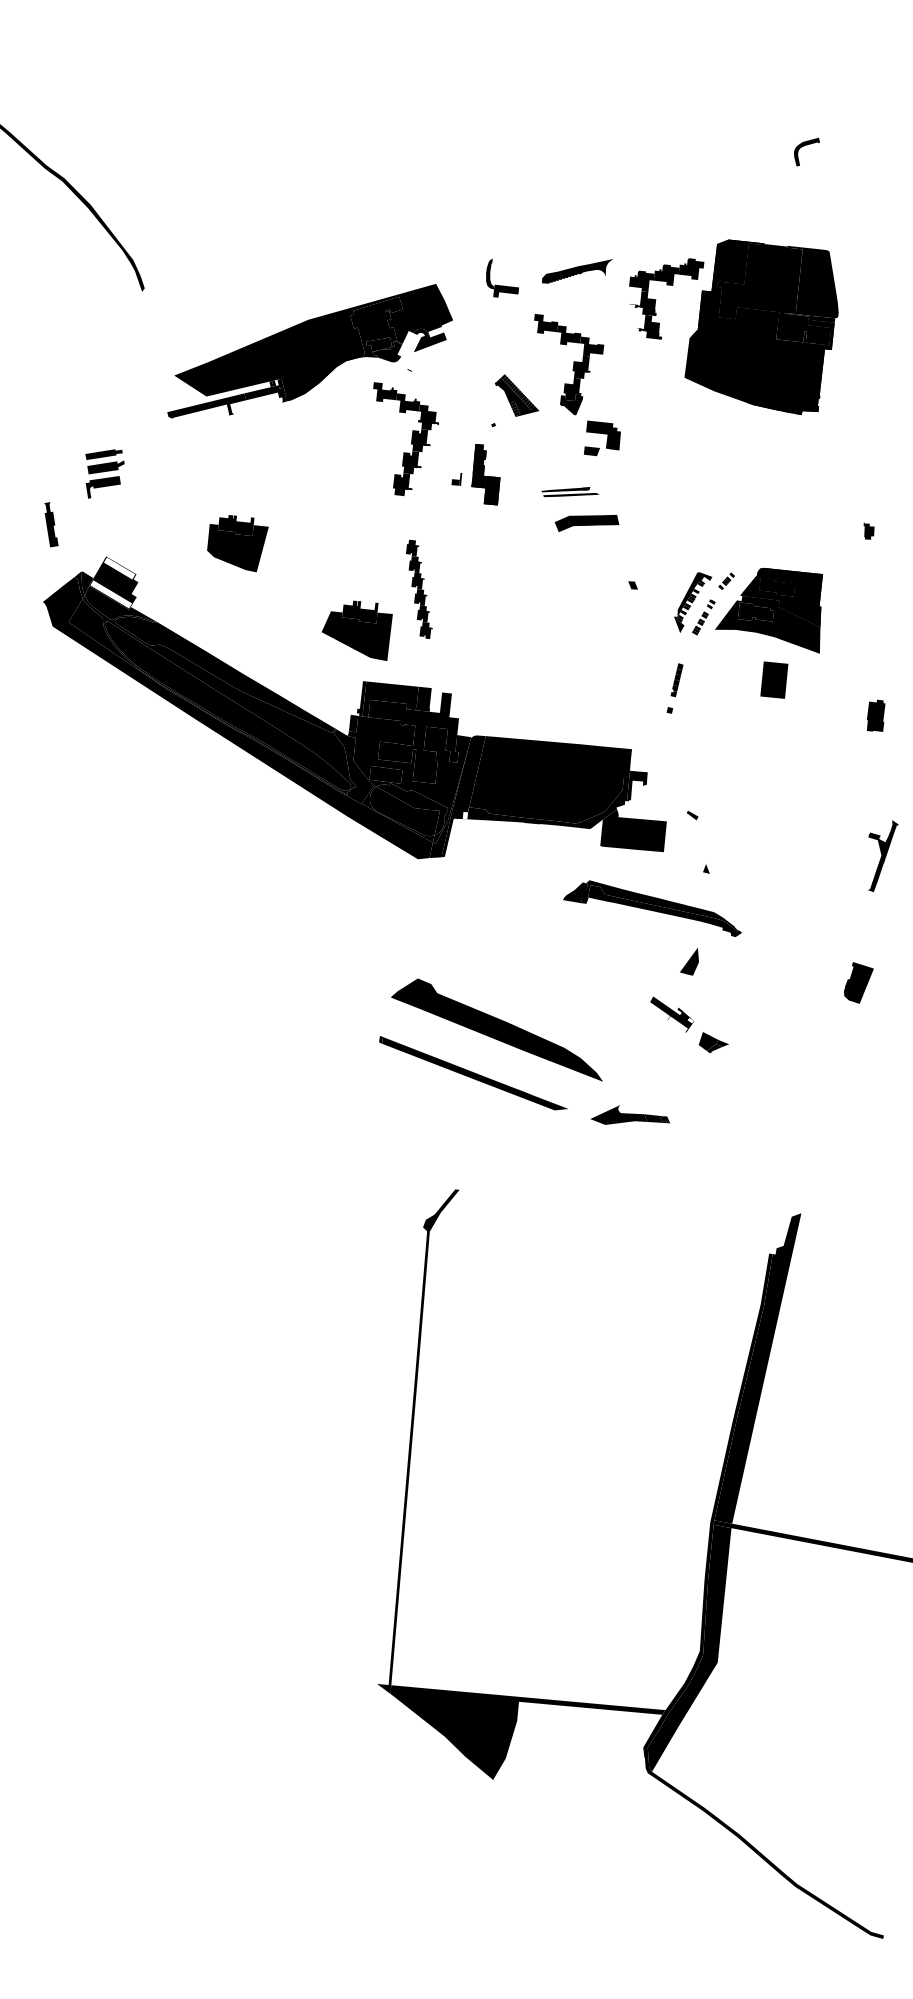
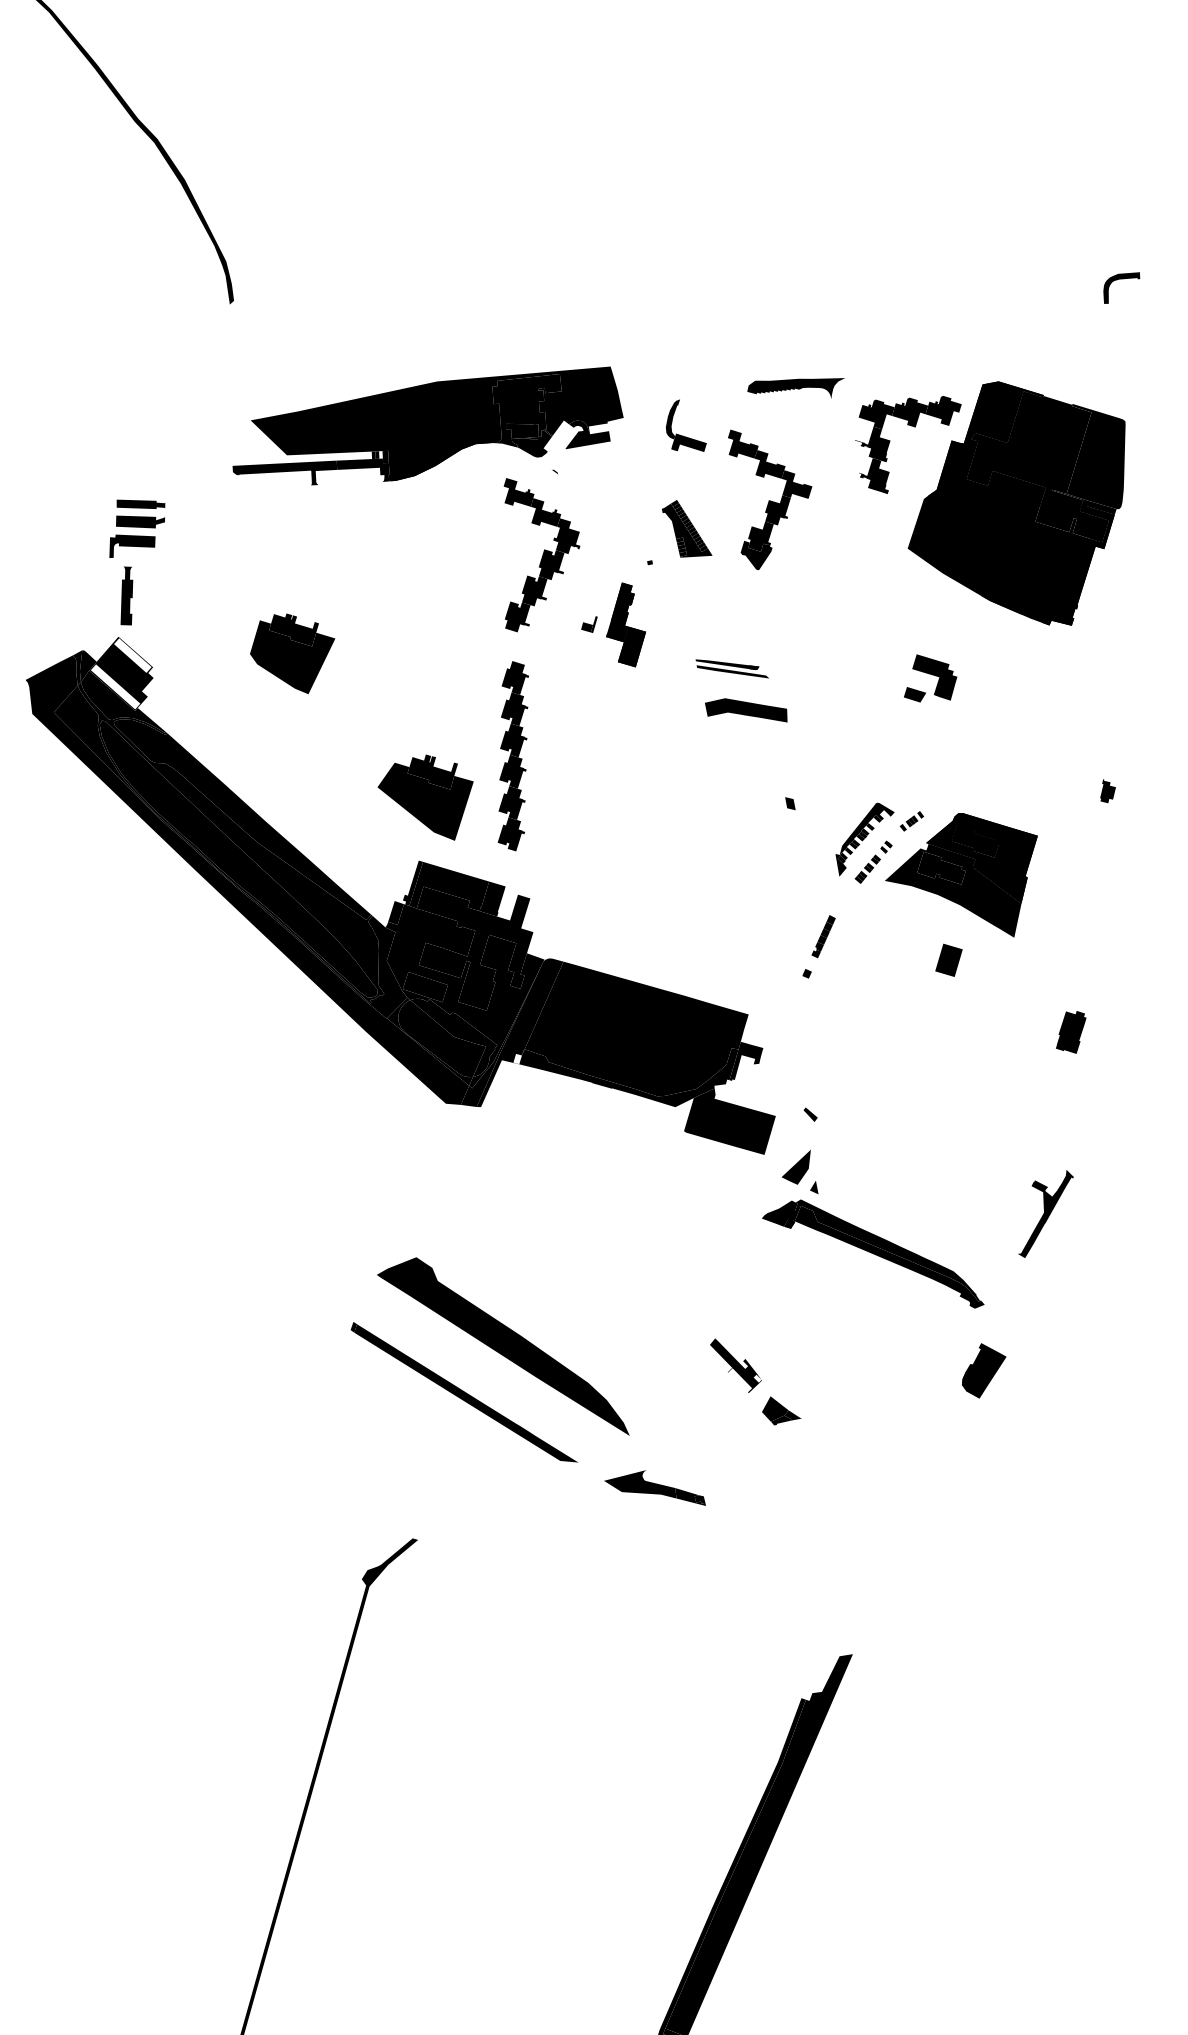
part: (502, 285) -> (685, 436), moved
part: (602, 438) -> (931, 681), moved
part: (51, 524) -> (127, 595), moved
part: (419, 589) -> (514, 756), size x1.43
part: (773, 679) -> (948, 959), size x0.62
part: (652, 908) -> (875, 1251), moved
part: (689, 961) -> (796, 1165), moved

